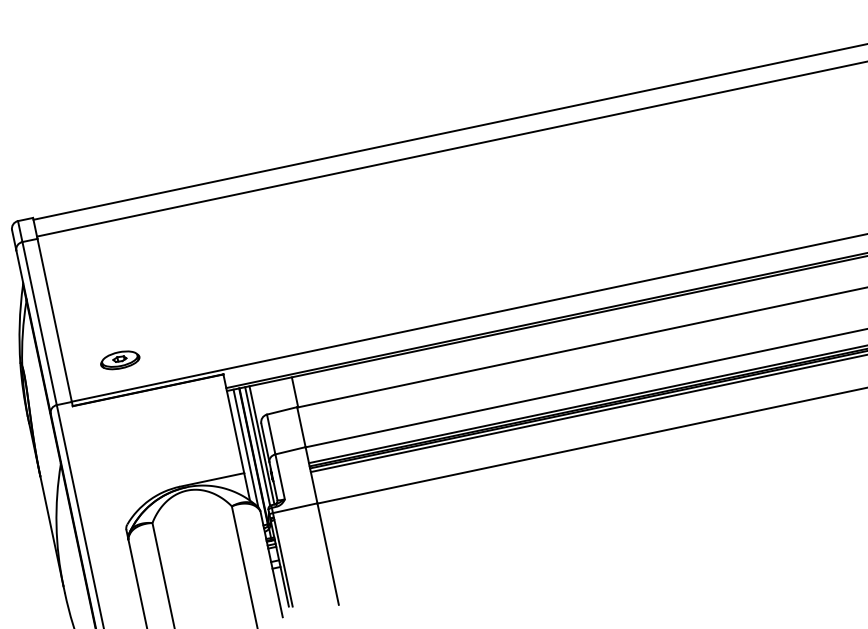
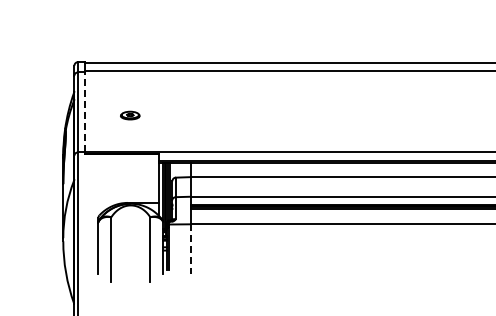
line: (54, 320) -> (85, 112), solid -> dashed
part: (120, 359) -> (130, 115), moved
line: (327, 554) -> (190, 249), solid -> dashed

